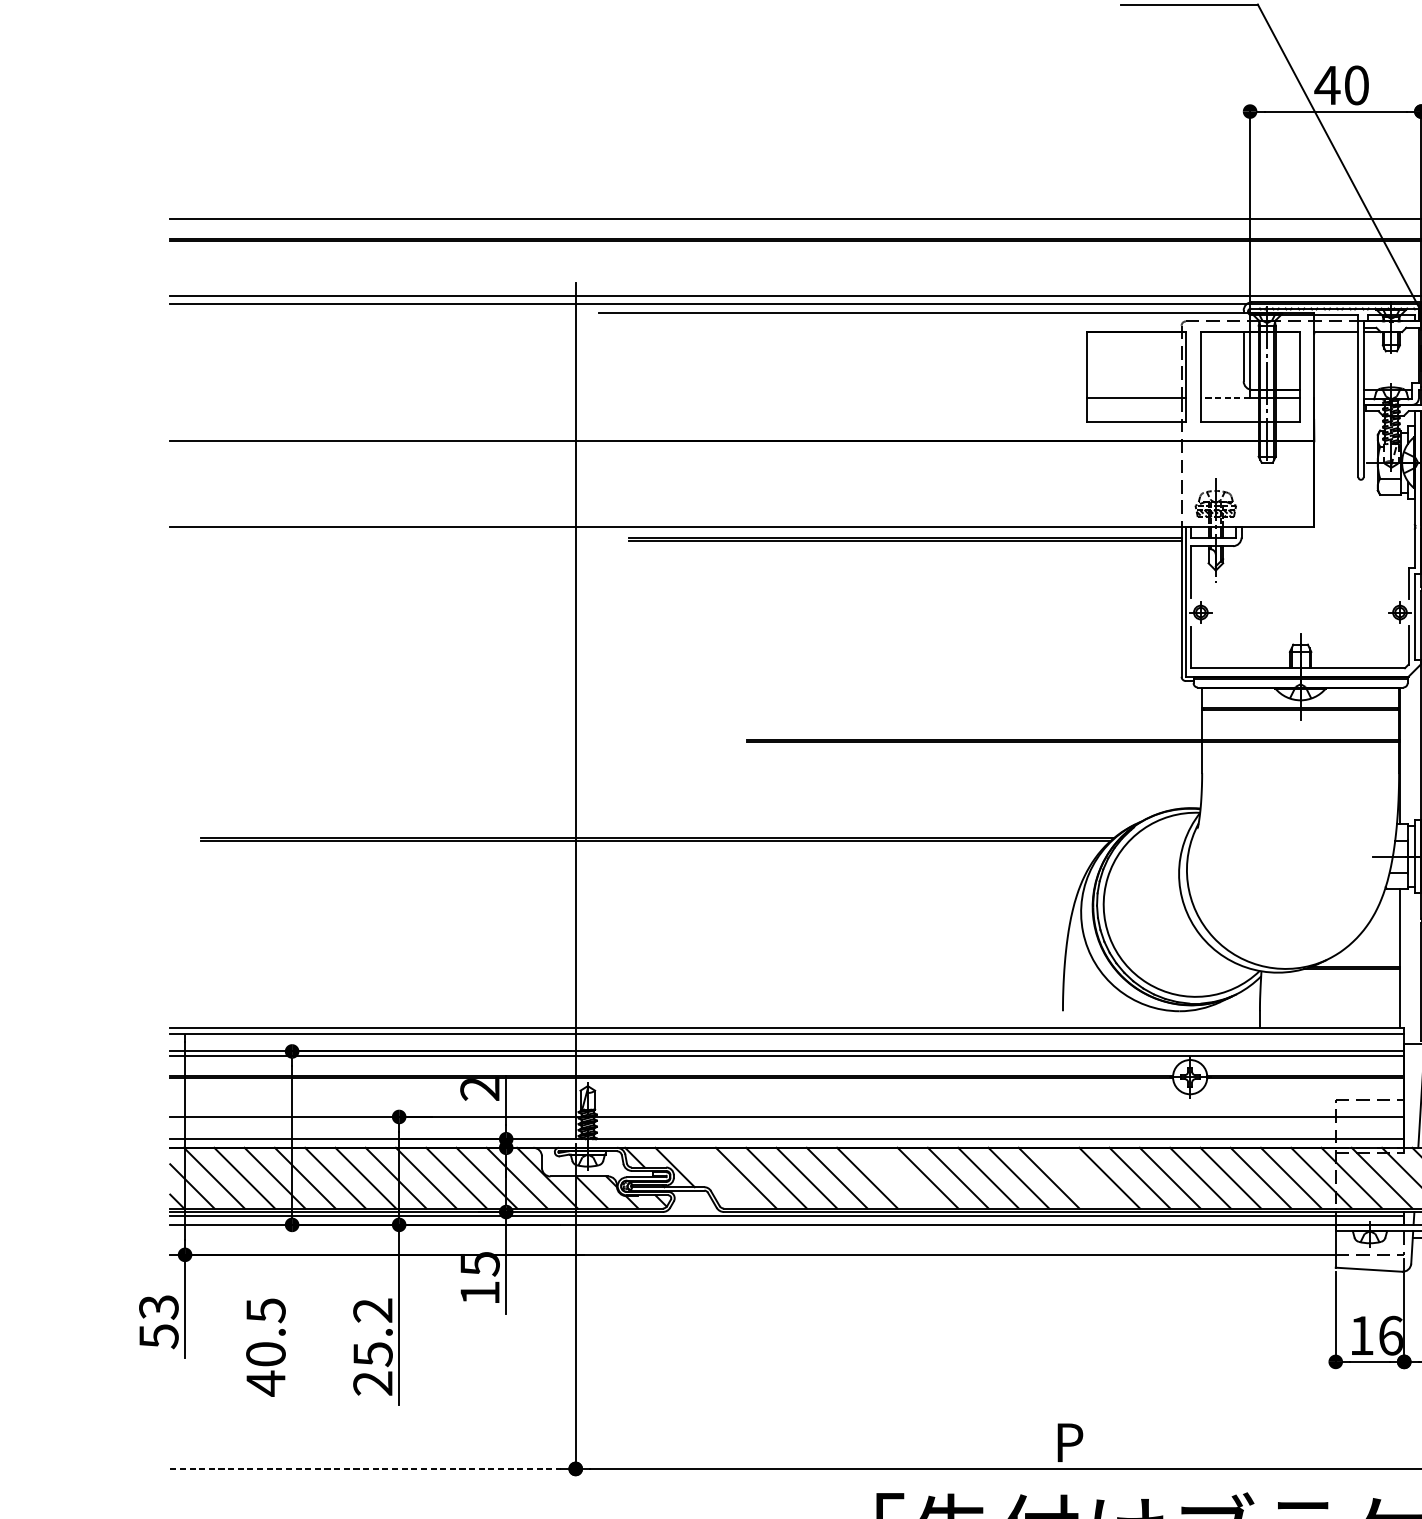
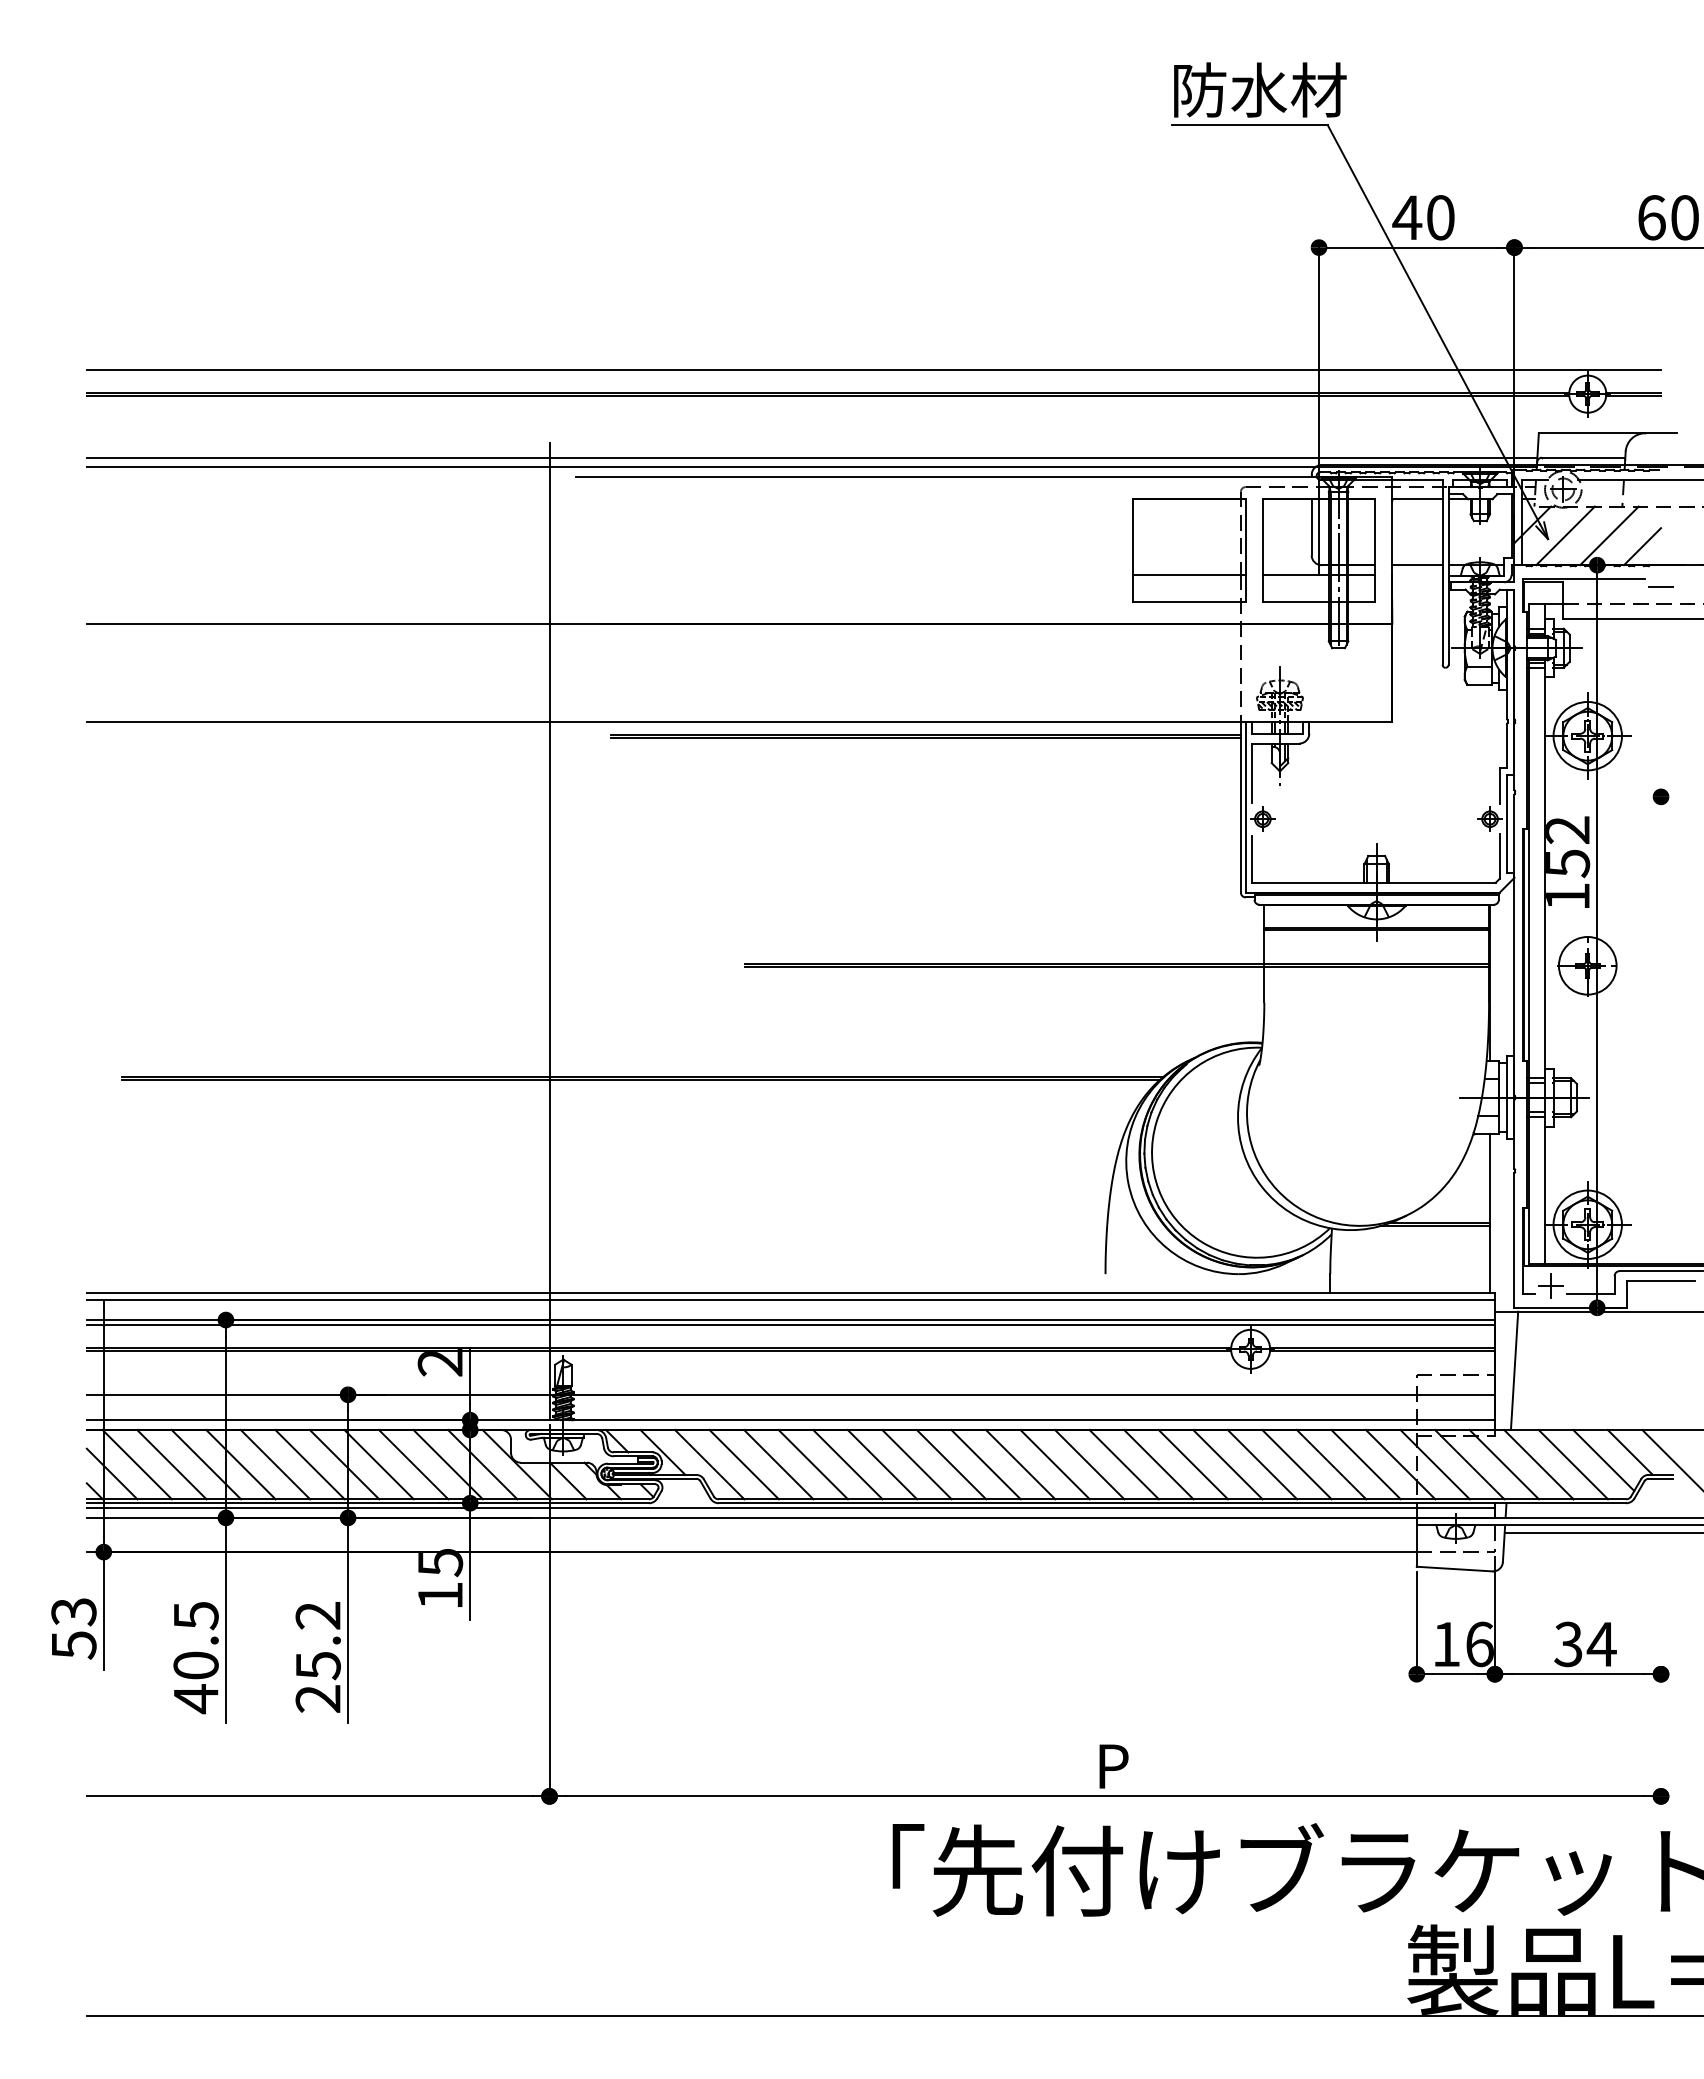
line: (1336, 390) -> (1417, 565), added
line: (1225, 398) -> (1290, 574), dashed -> solid
line: (715, 1178) -> (709, 1464), added
line: (897, 1178) -> (916, 1464), added
line: (1078, 1178) -> (1123, 1464), added
line: (291, 1314) -> (225, 1620), added
line: (366, 1469) -> (310, 1796), dashed -> solid

